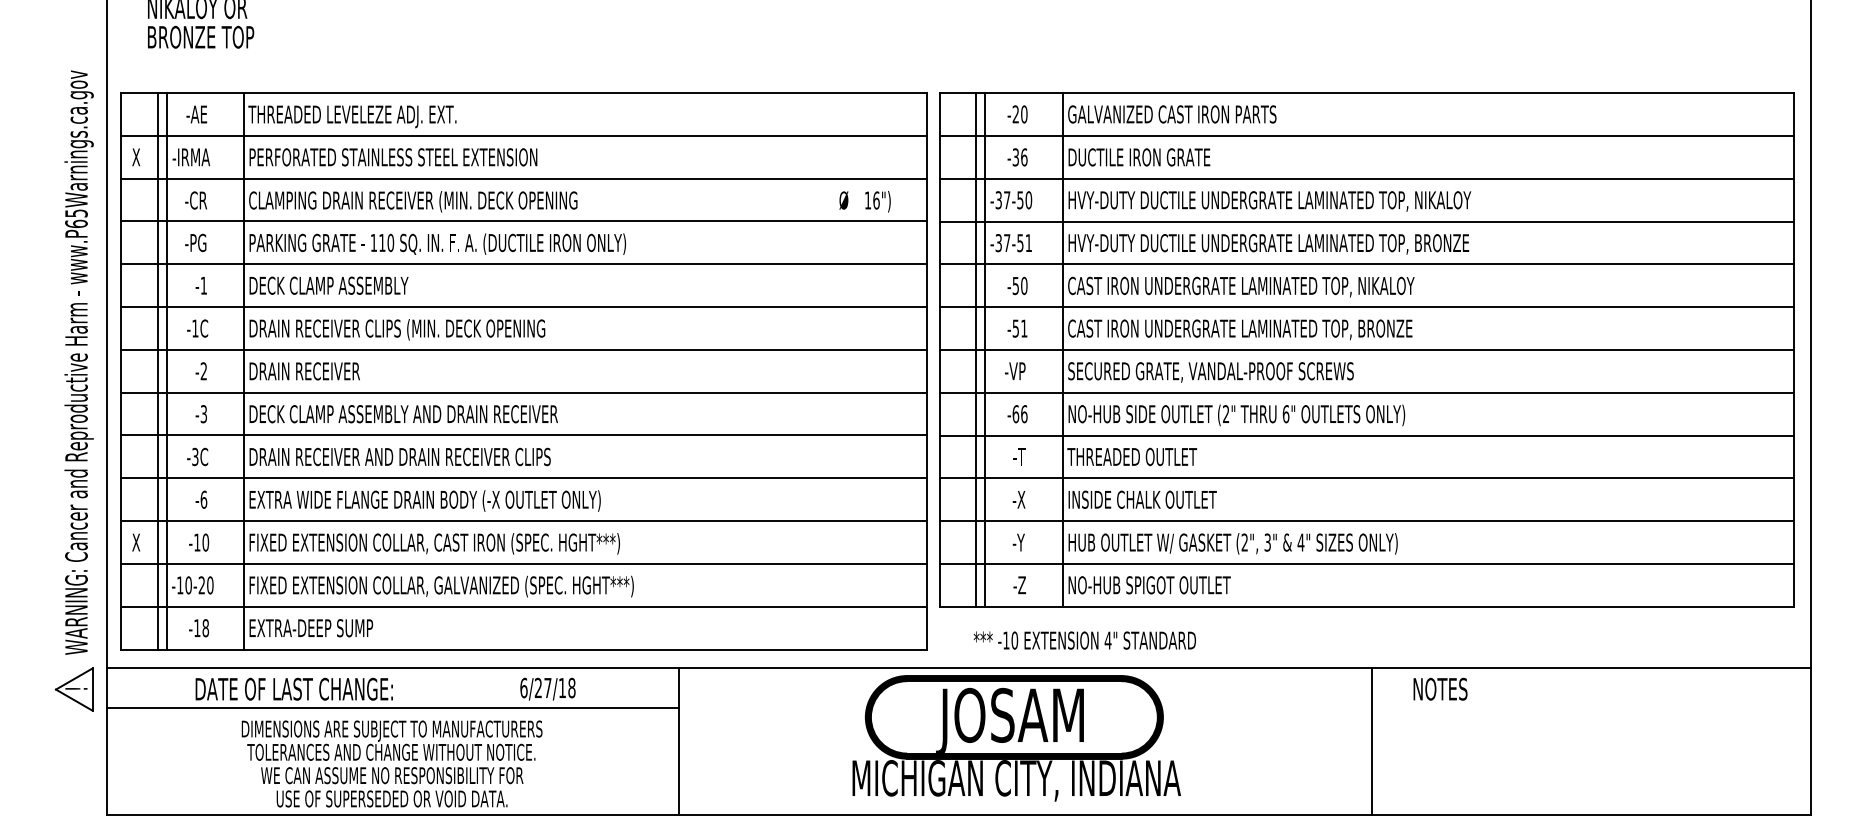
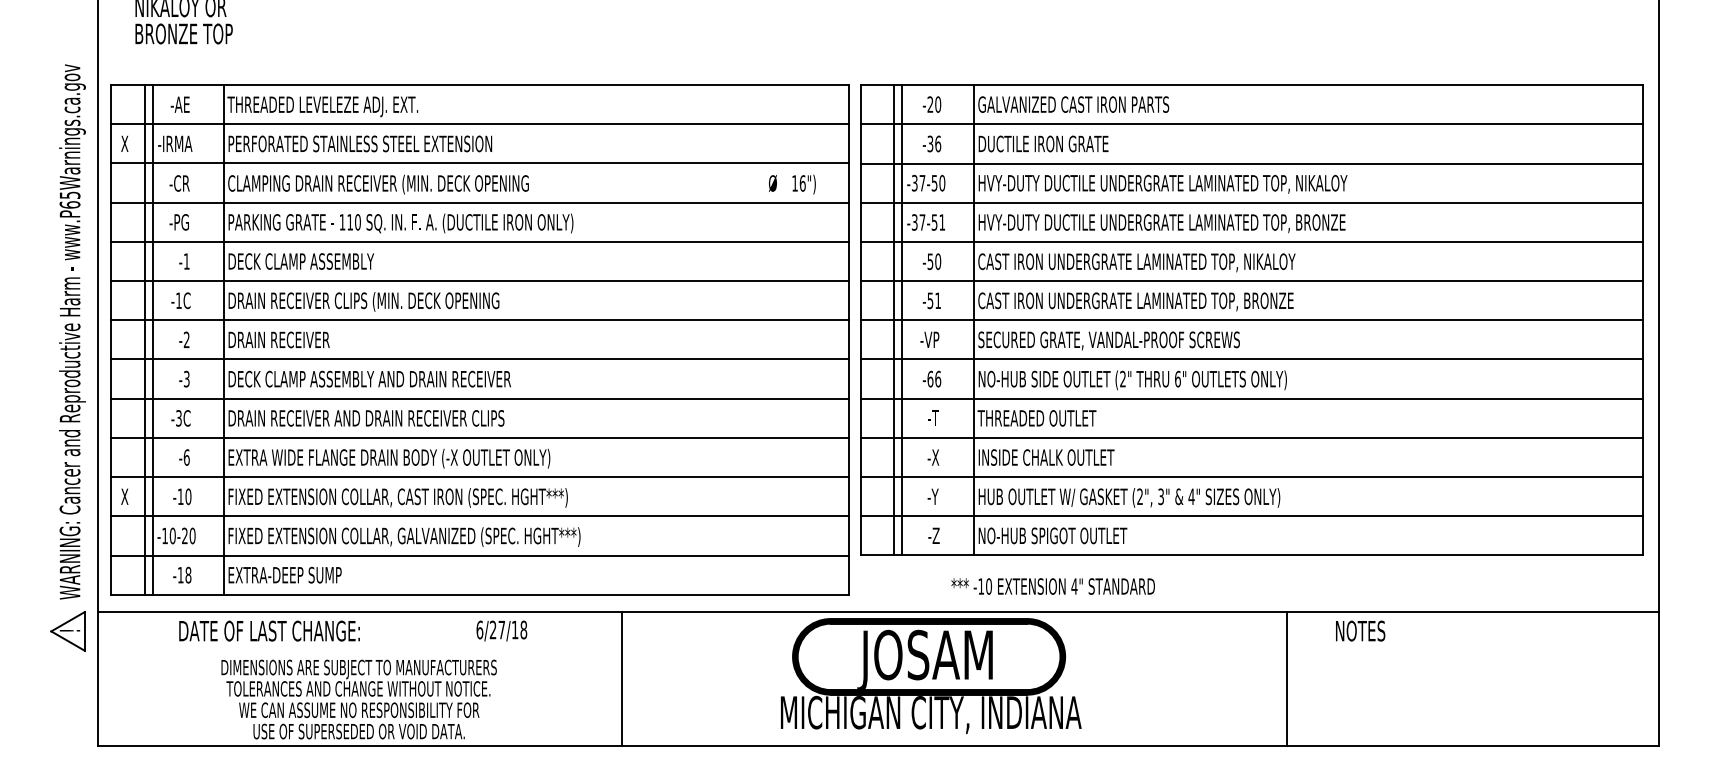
text: (1084, 640) -> (1052, 586), moved
text: (1440, 688) -> (1360, 630), moved
line: (392, 708) -> (359, 648), removed
line: (1371, 741) -> (1286, 678), moved

